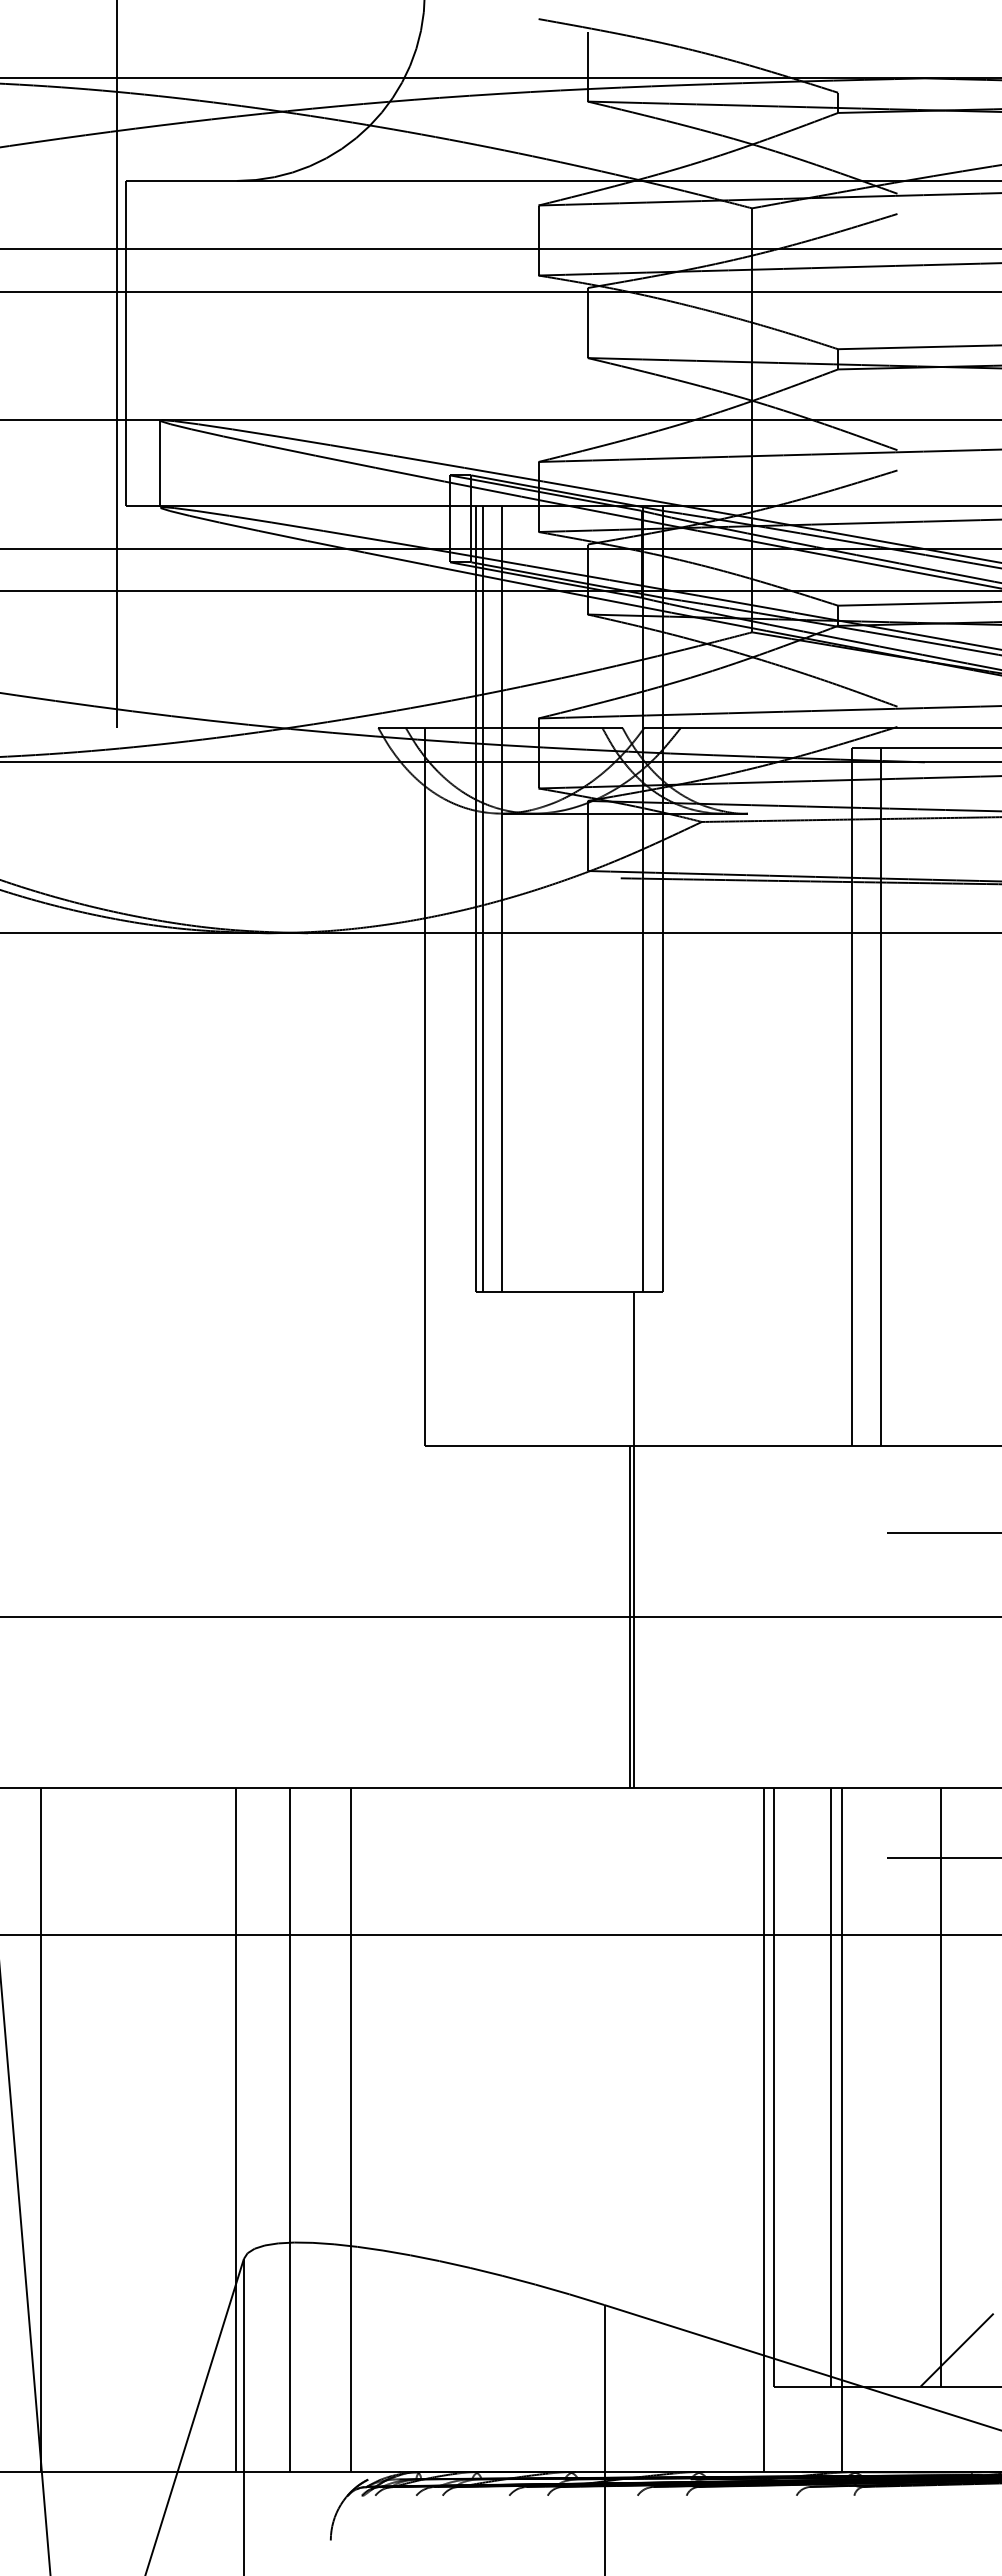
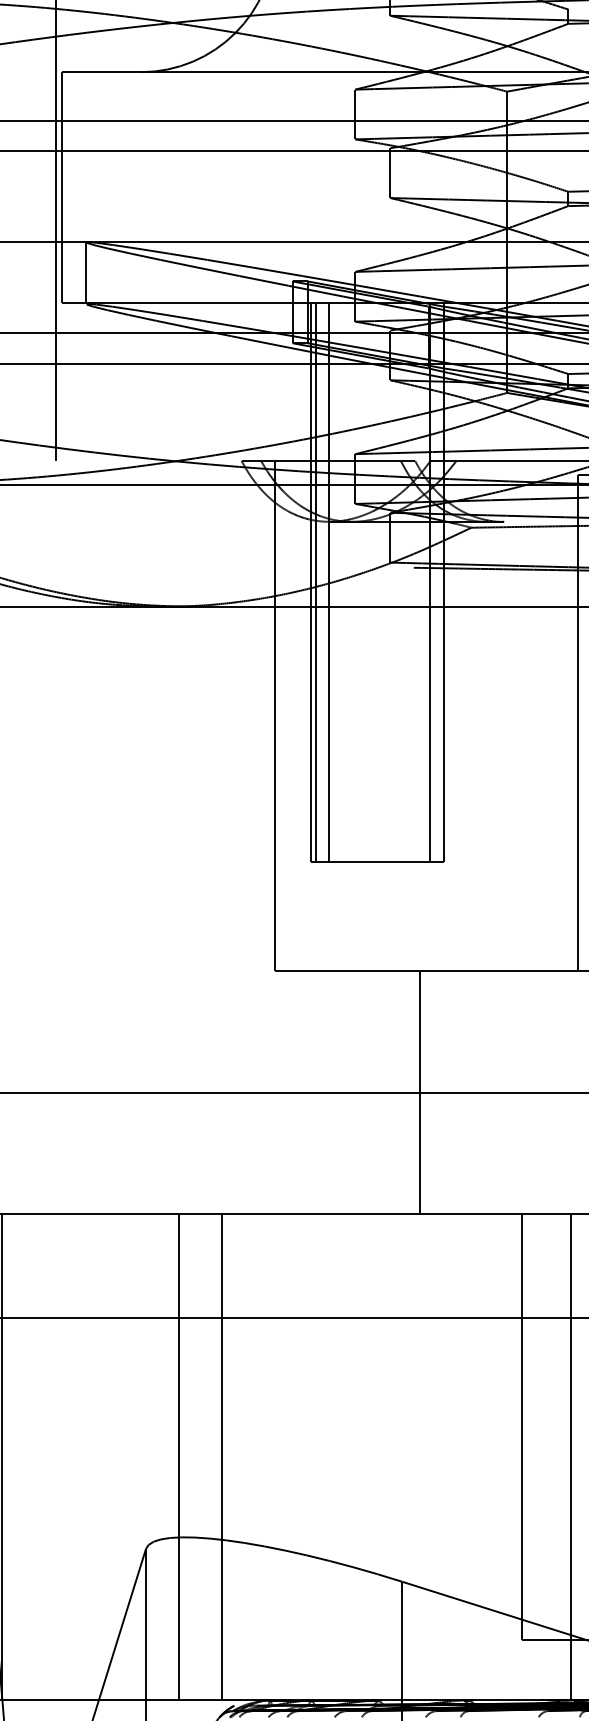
line: (634, 1540) -> (423, 1038), removed
line: (830, 2087) -> (562, 1427), removed
line: (236, 2130) -> (140, 1457), removed
line: (763, 2130) -> (515, 1457), removed

